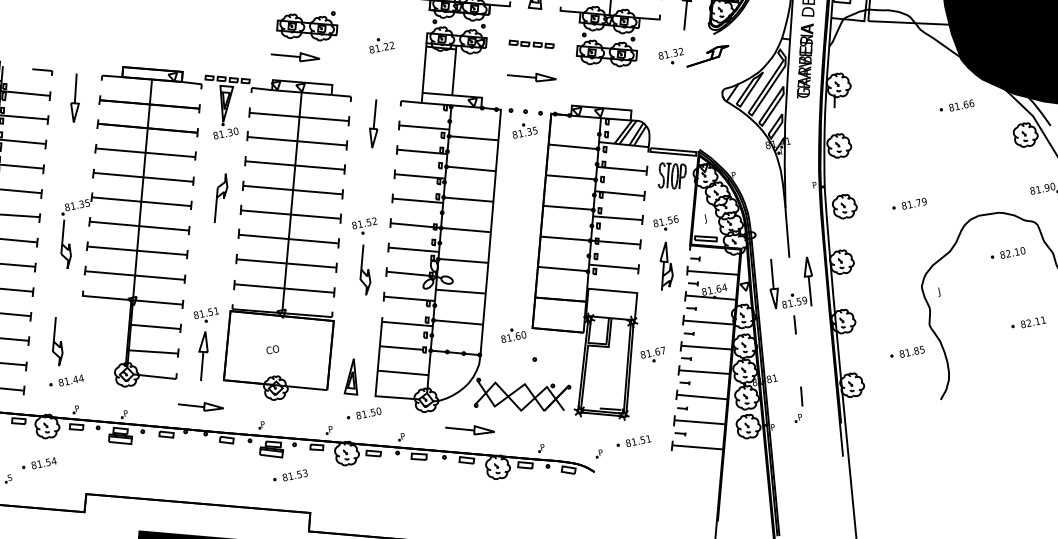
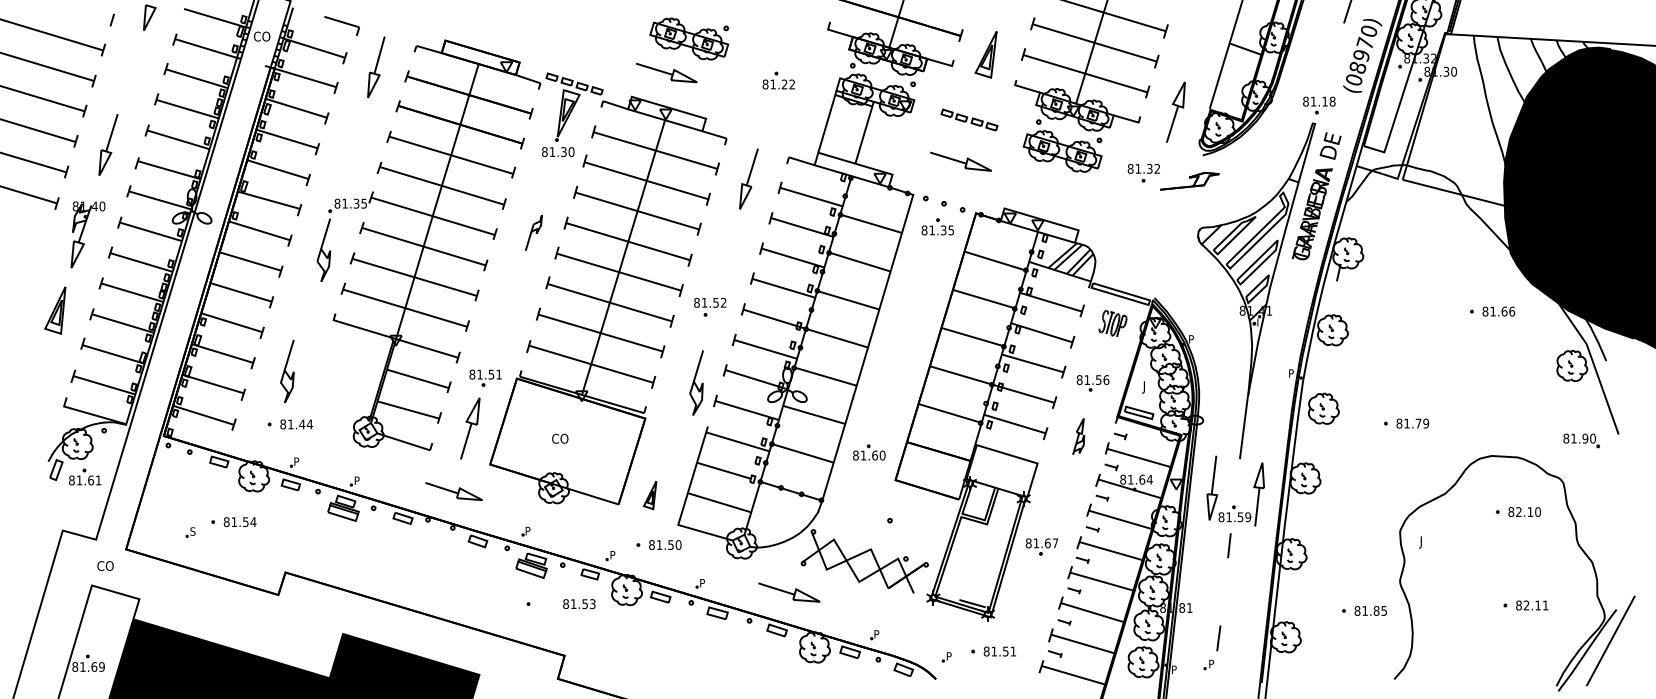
part: (43, 71) -> (342, 25), size x1.4
part: (671, 175) -> (1112, 323), size x0.7
part: (219, 198) -> (533, 232), size x0.6
part: (663, 266) -> (1078, 436), size x0.6
curve: (362, 270) -> (695, 382), moved
part: (513, 334) -> (869, 452), moved
part: (349, 378) -> (649, 495), size x0.6
text: (295, 475) -> (579, 604), moved

